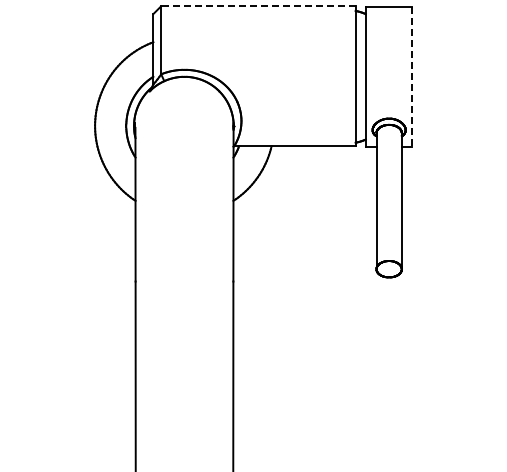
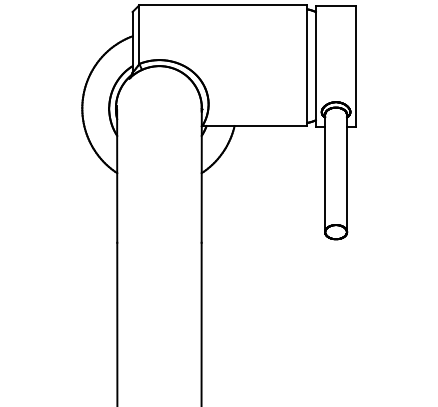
line: (257, 6) -> (222, 5), dashed -> solid
line: (411, 76) -> (355, 65), dashed -> solid

